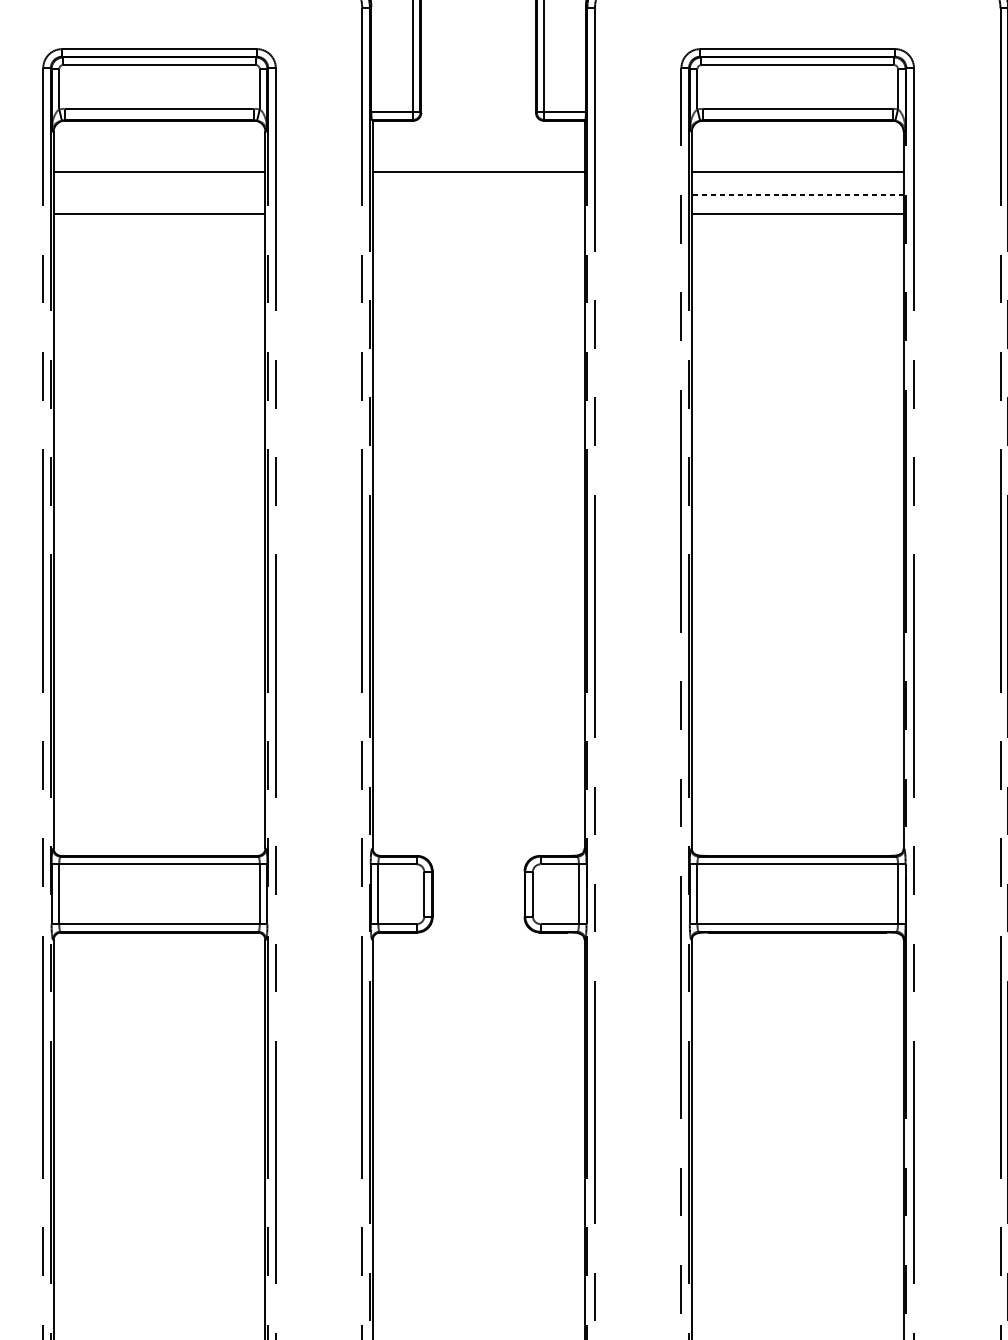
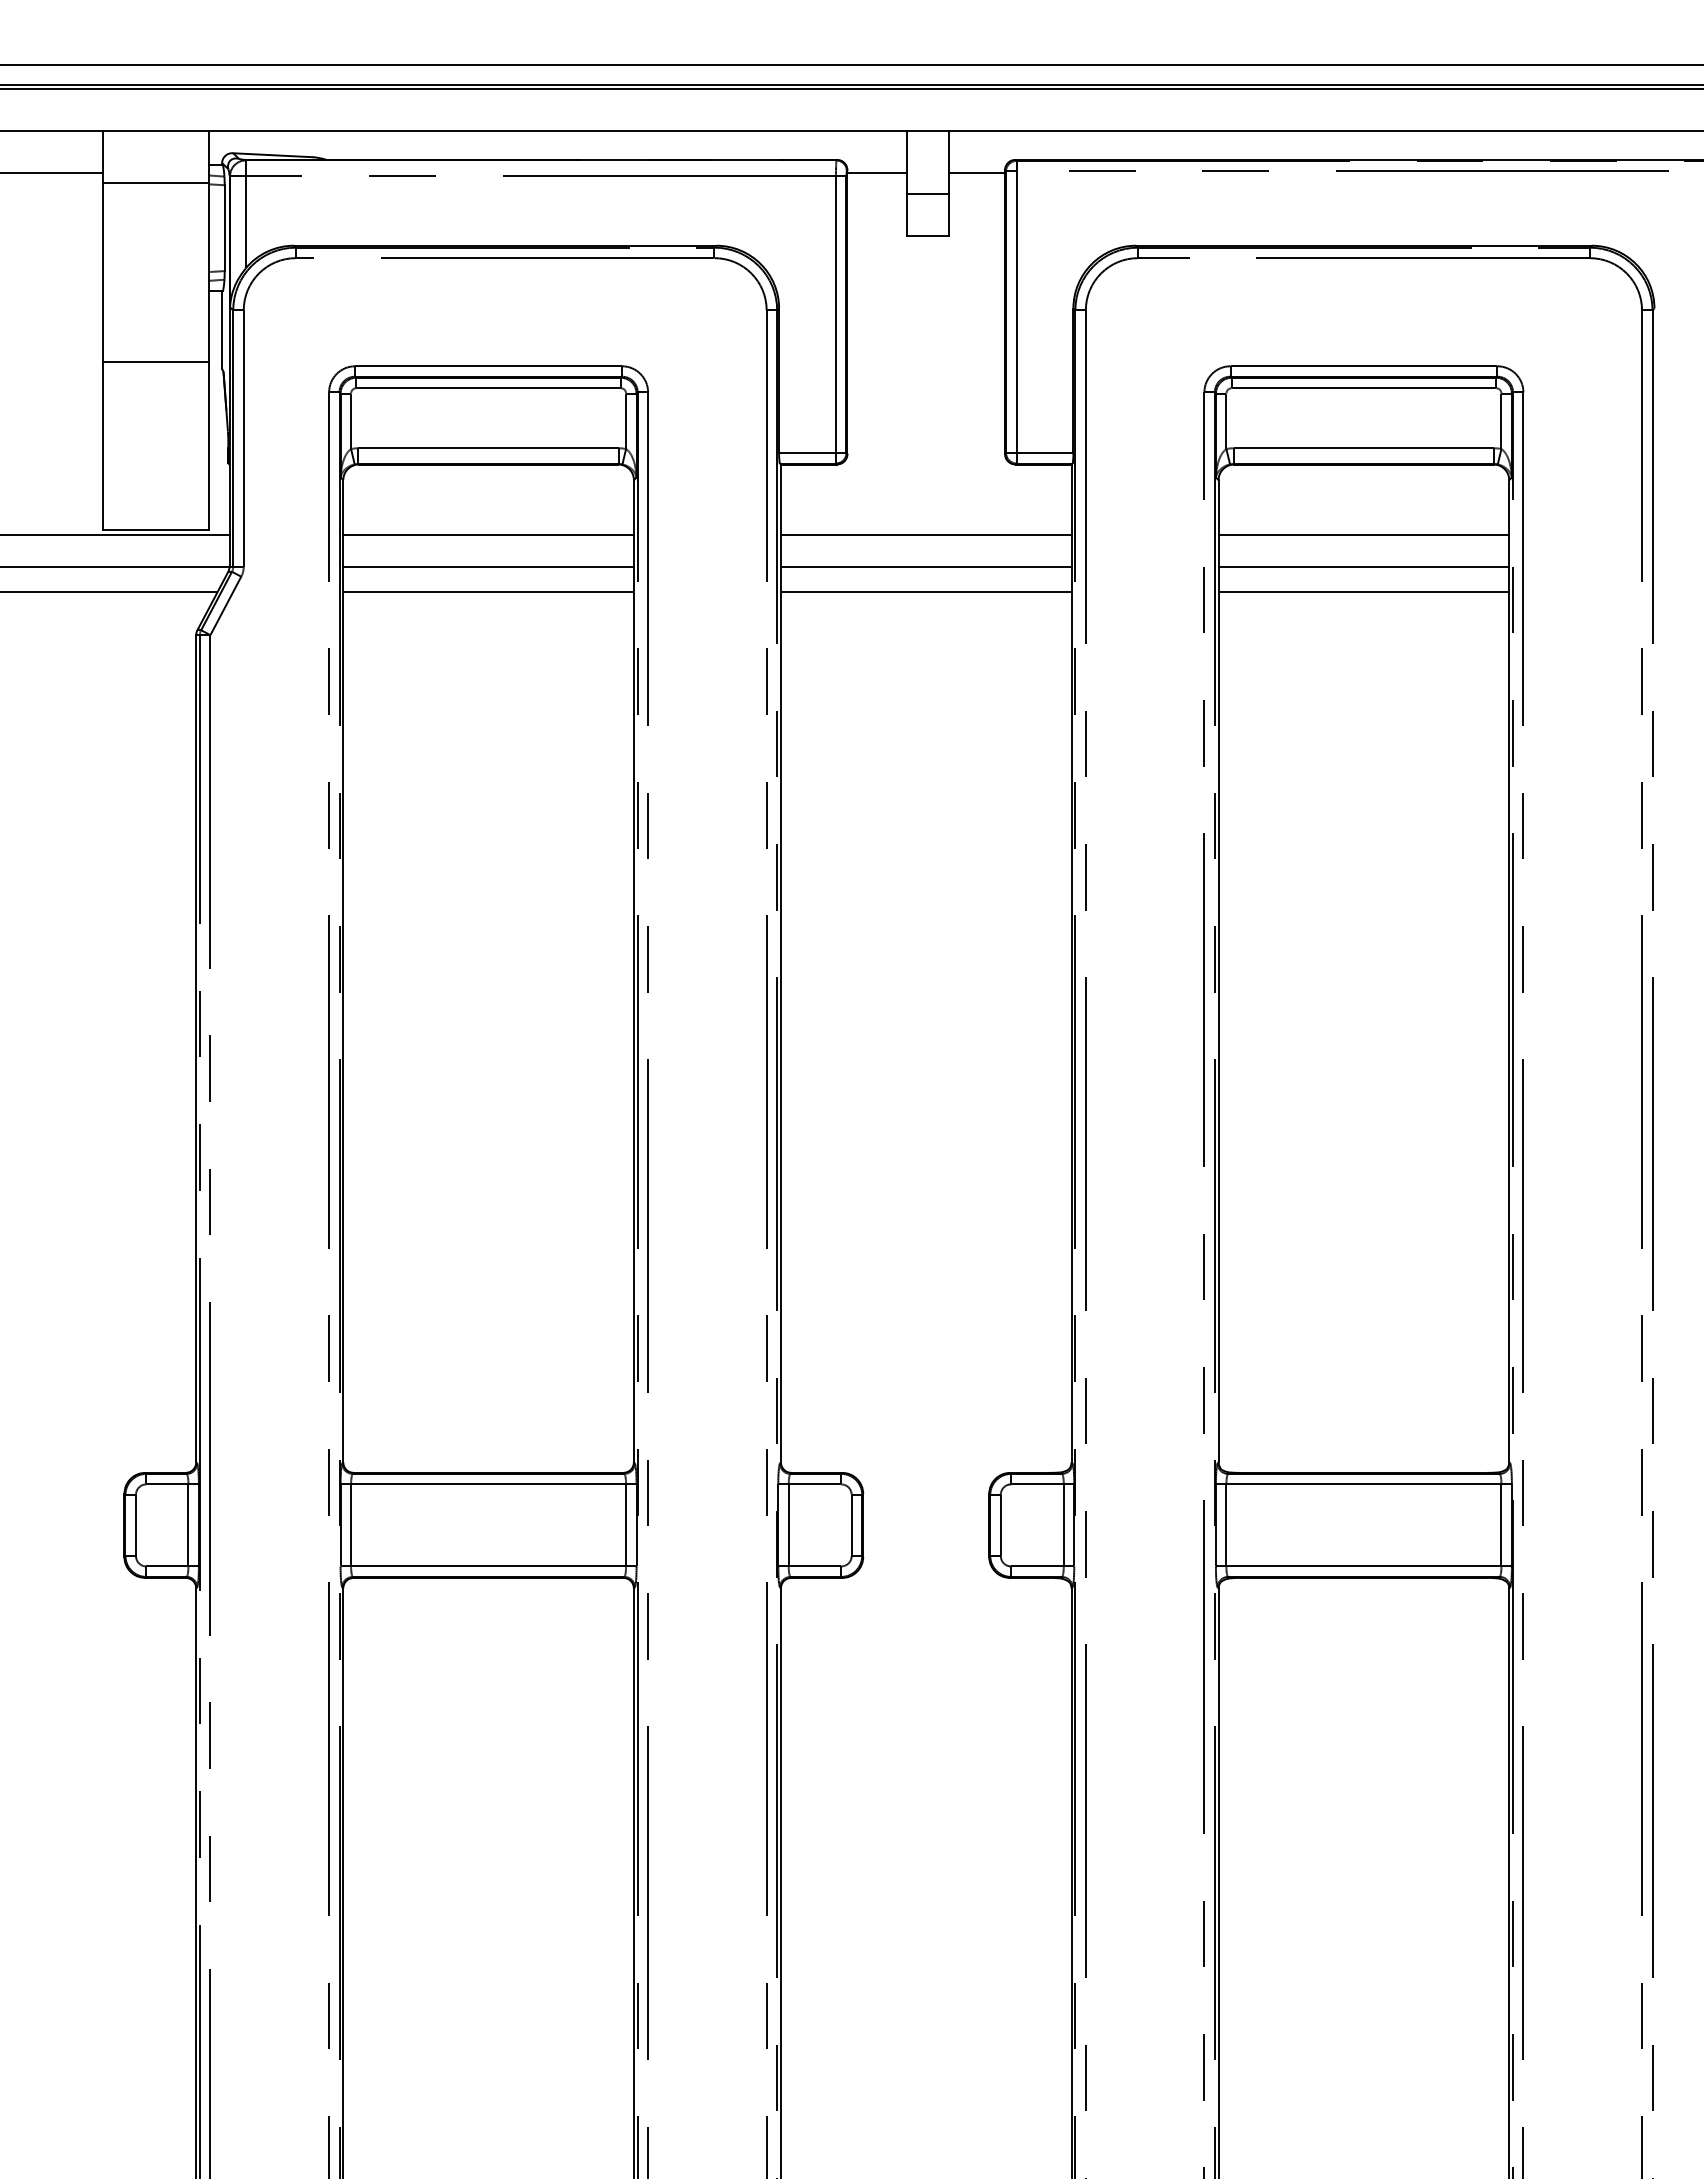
line: (159, 195) -> (488, 566), added
line: (478, 195) -> (925, 566), added
line: (797, 195) -> (1363, 566), dashed -> solid
line: (478, 213) -> (925, 591), added

